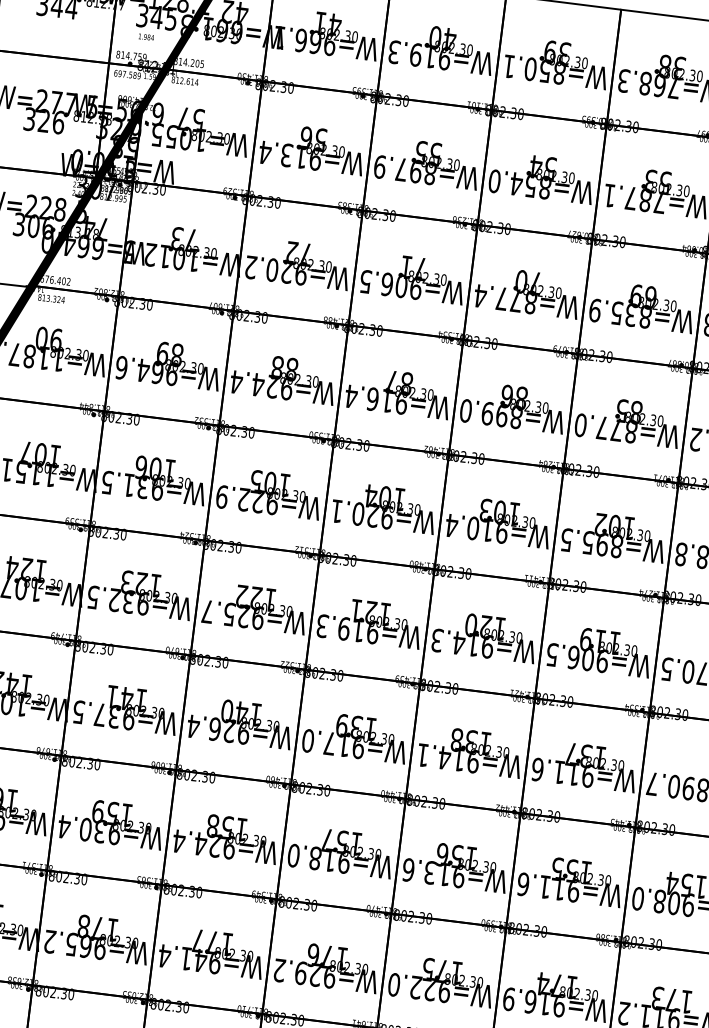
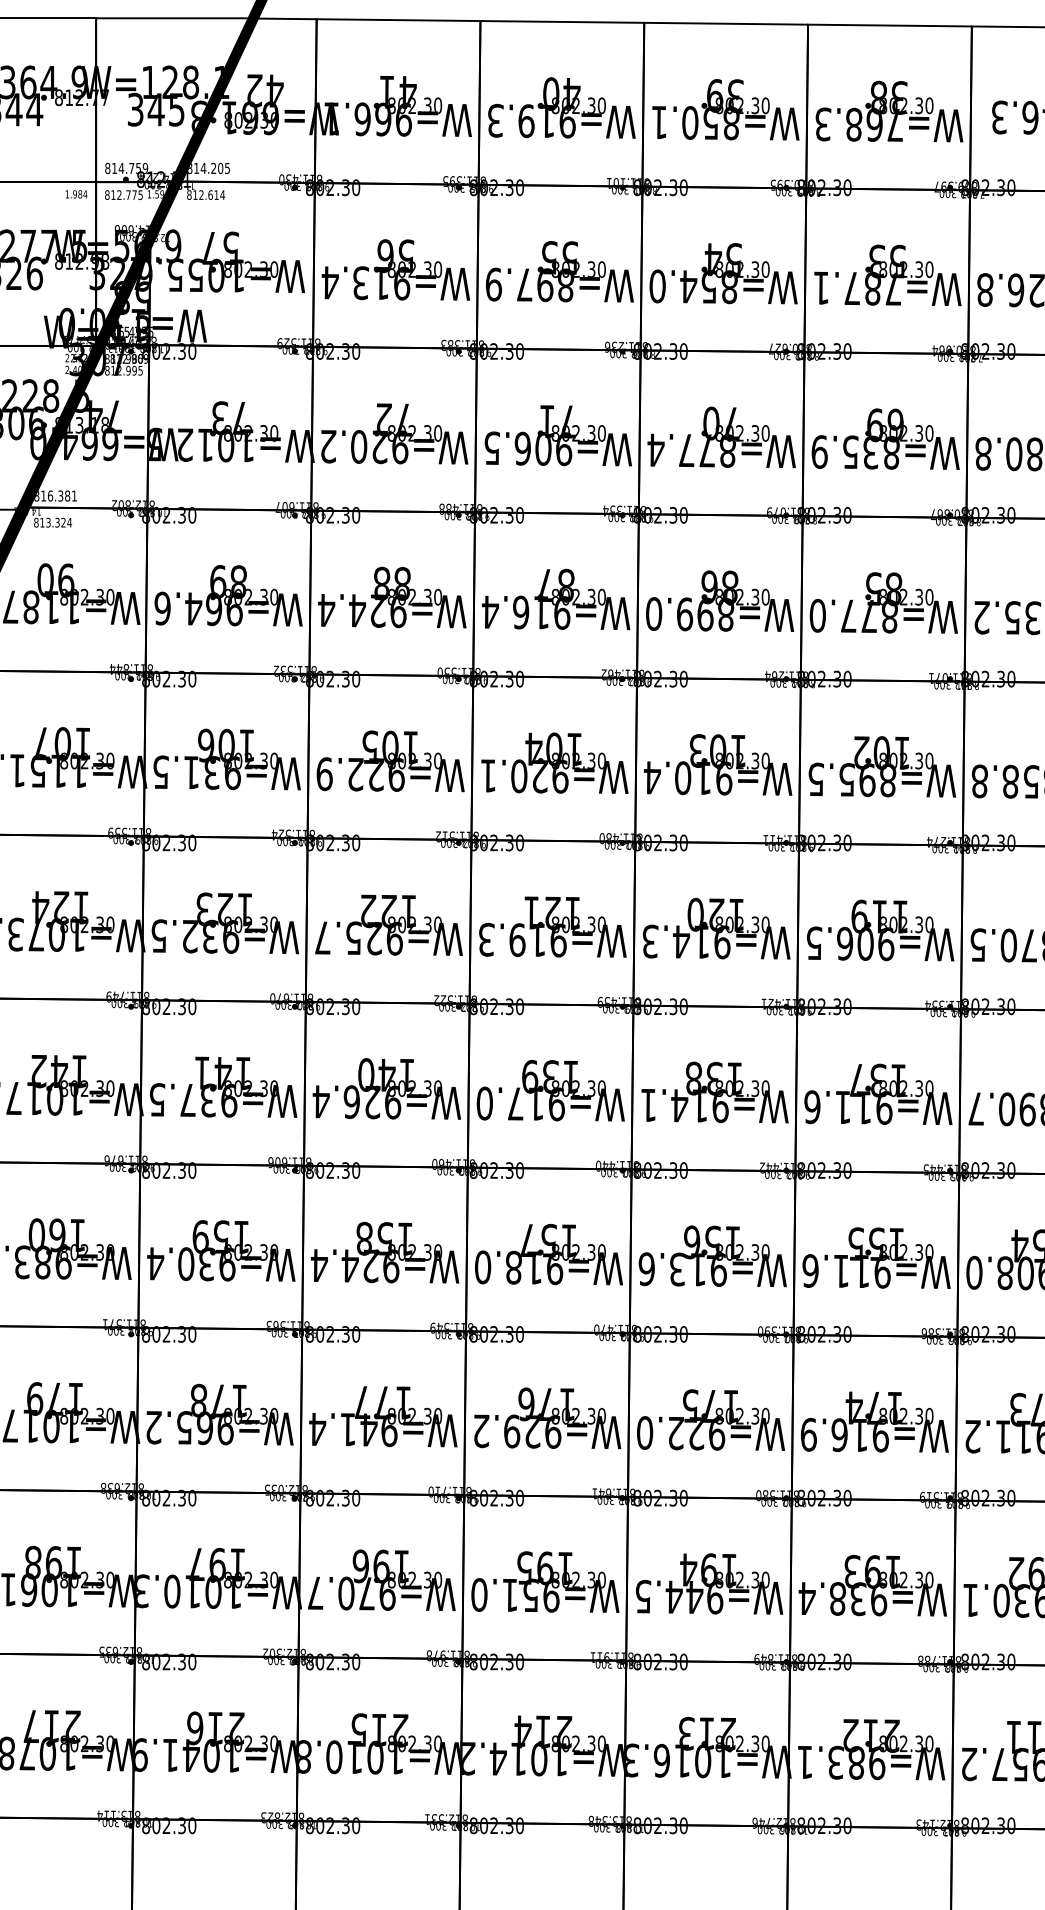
text: (146, 37) -> (76, 194), moved
text: (127, 74) -> (123, 194), 697.589 -> 812.775
text: (55, 279) -> (55, 495), 676.402 -> 816.381

